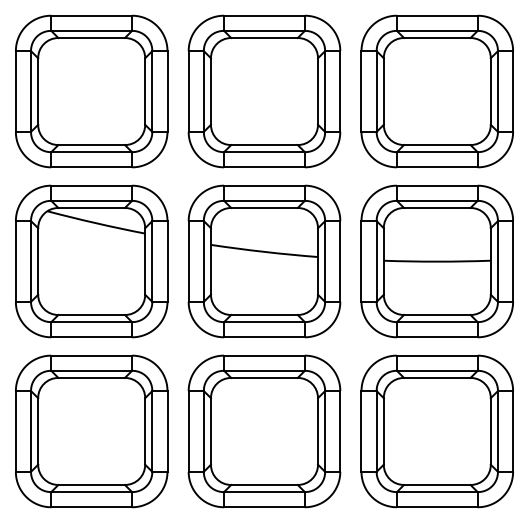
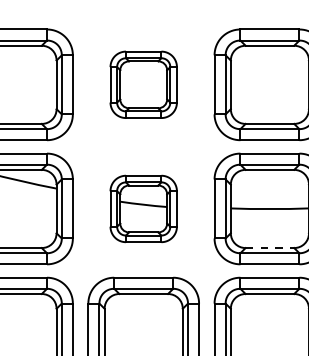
part: (264, 91) -> (143, 84), size x0.6
part: (264, 261) -> (143, 208), size x0.6
line: (437, 315) -> (270, 248), solid -> dashed

